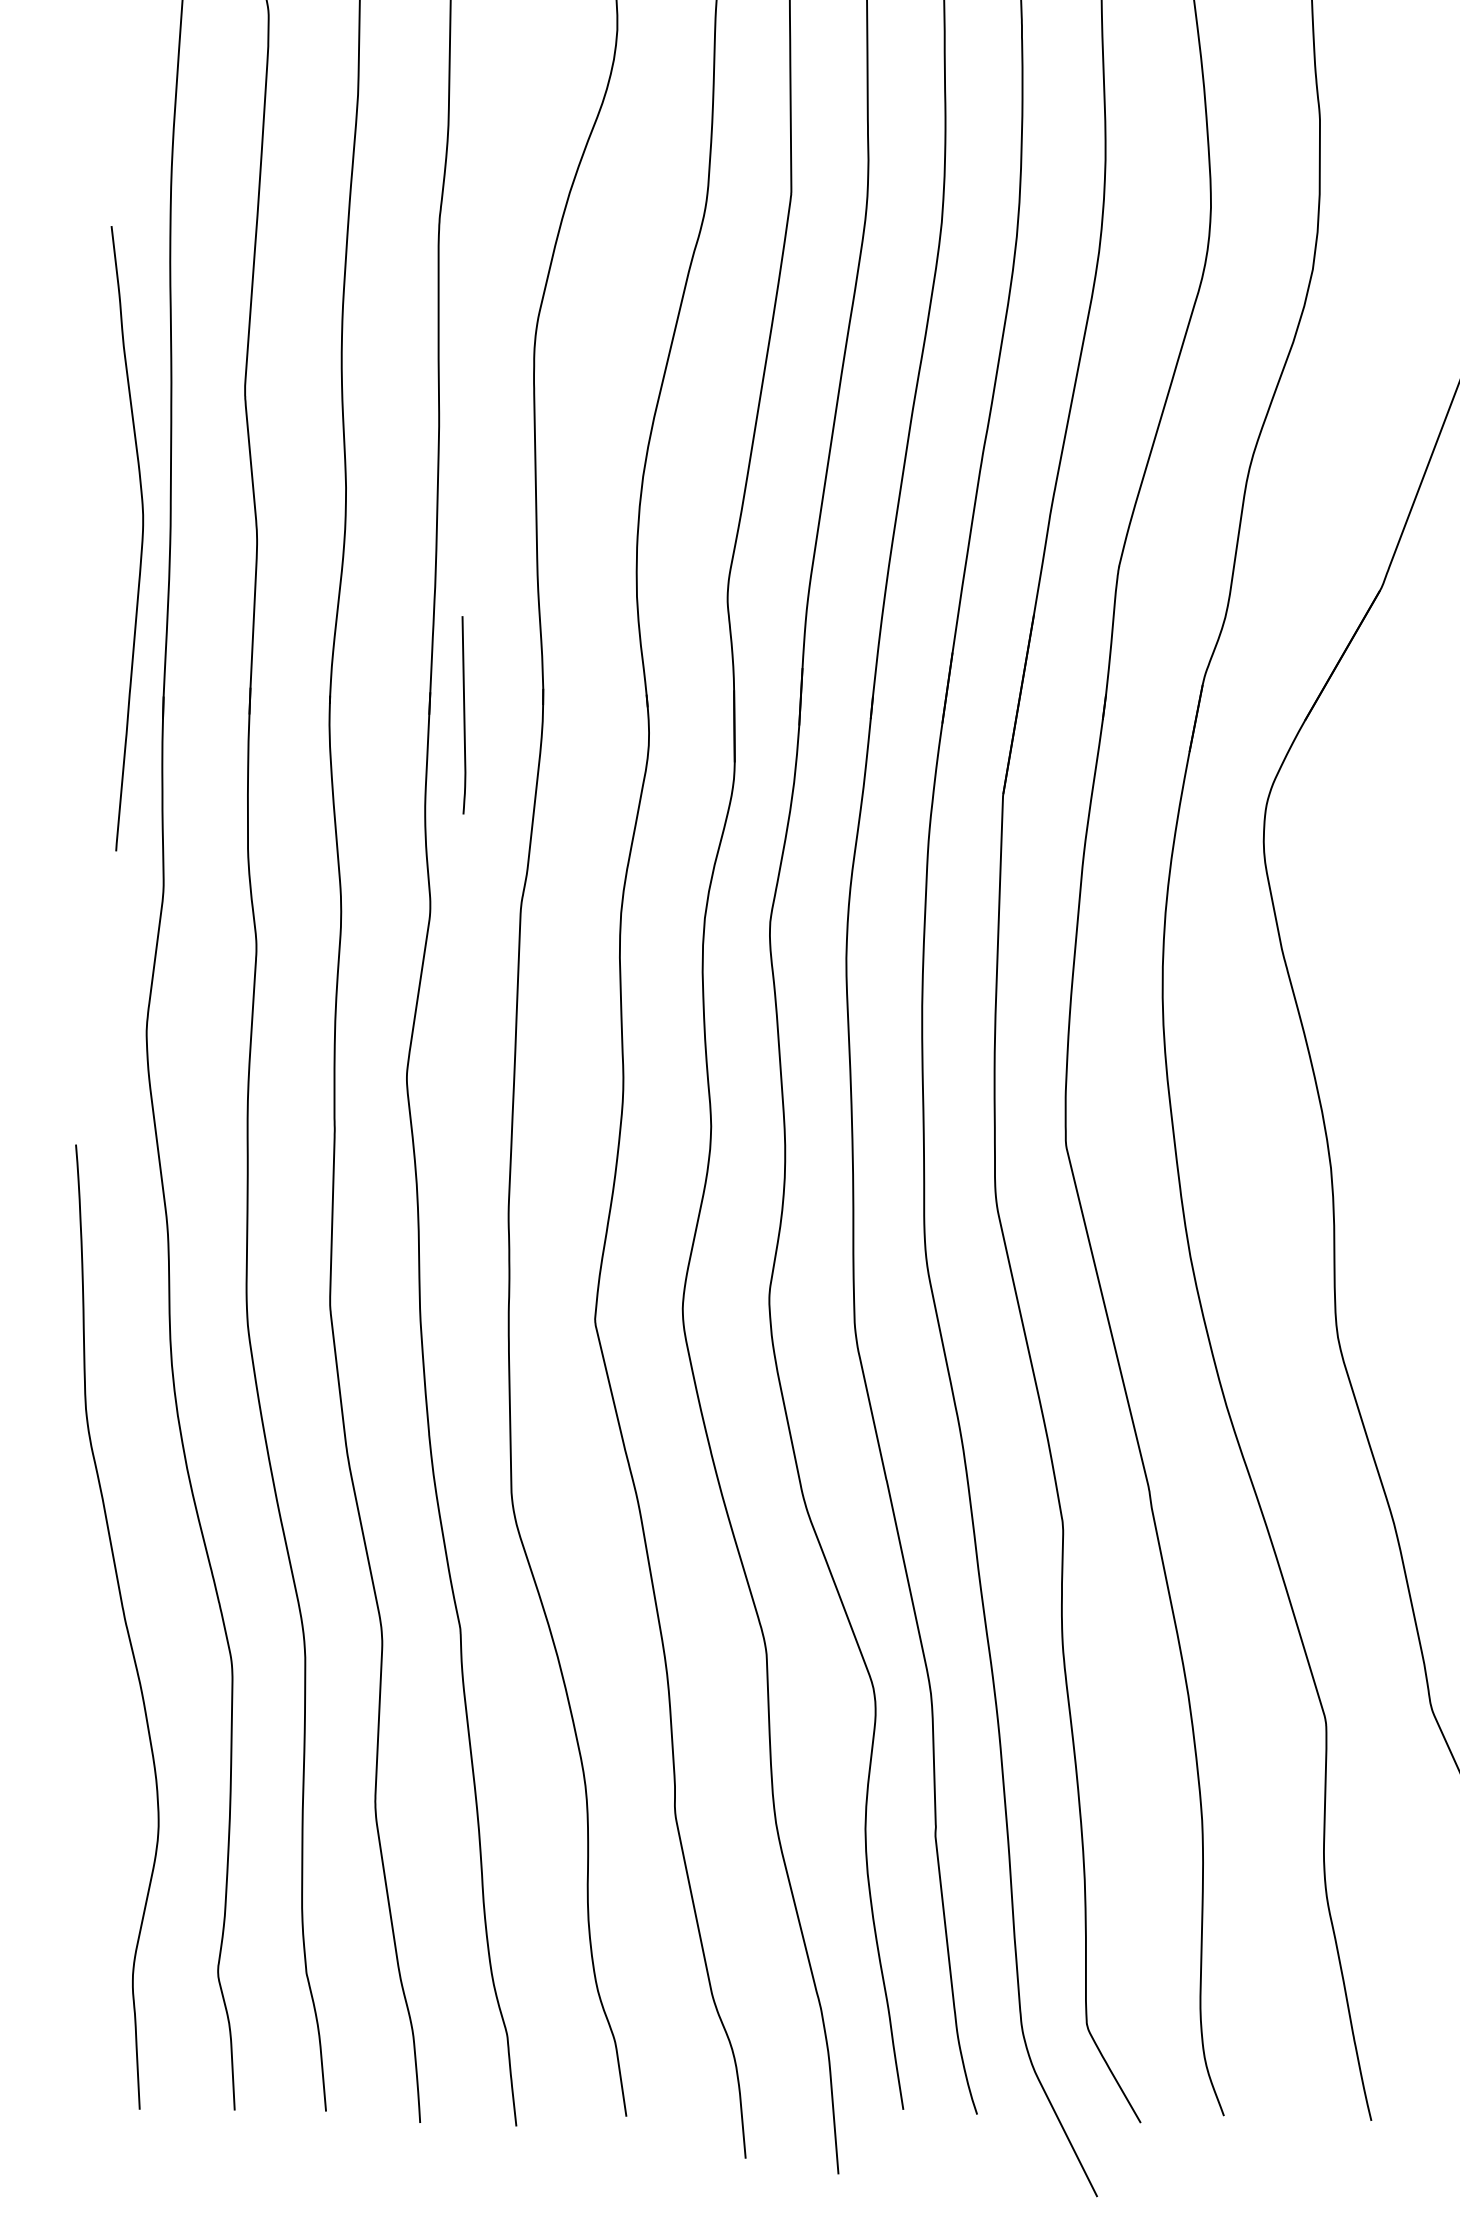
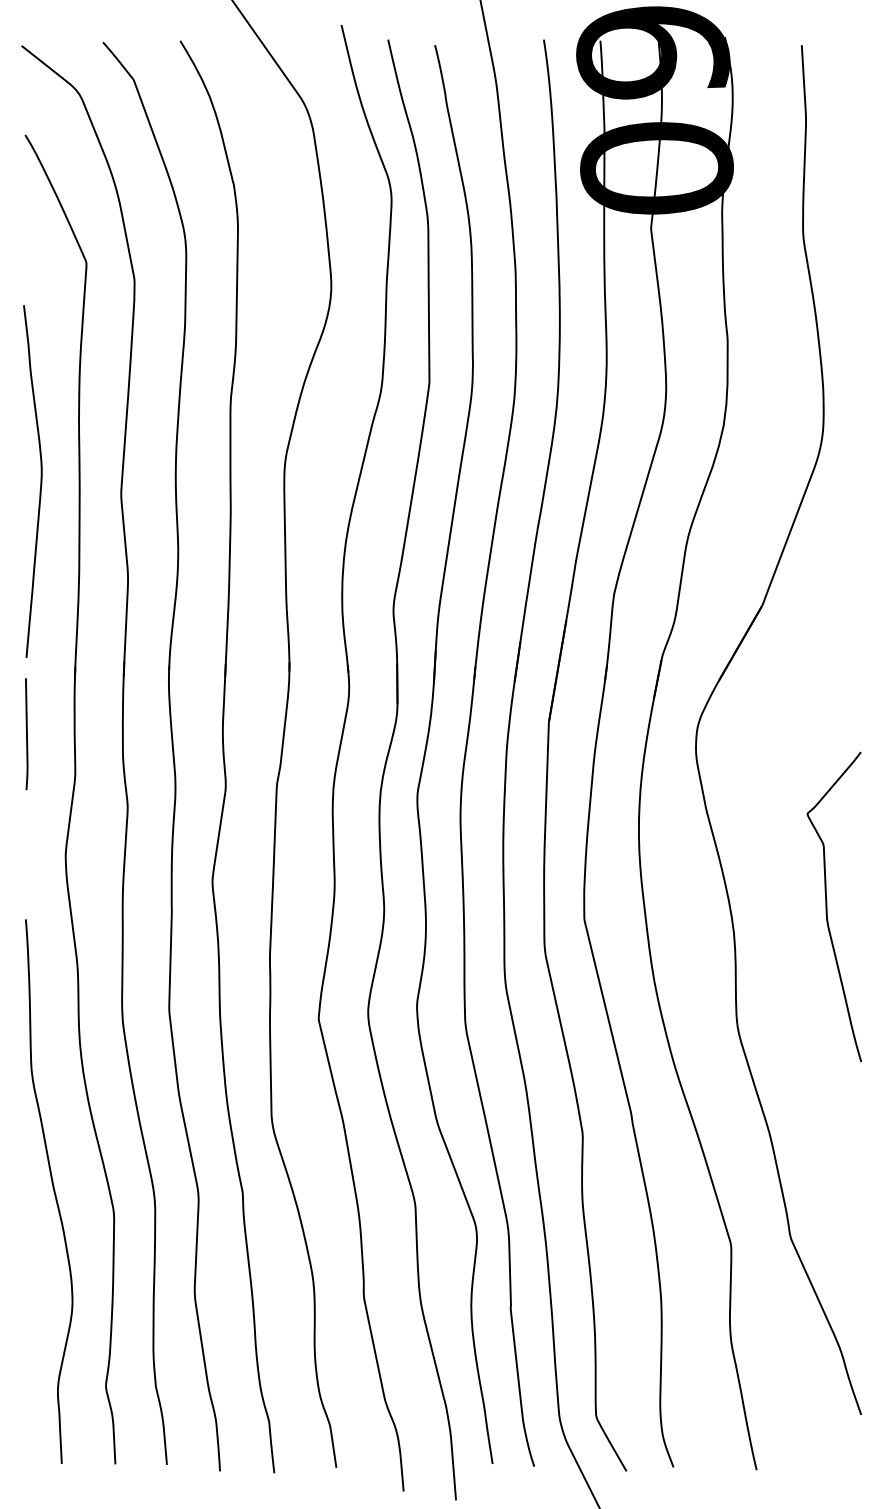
curve: (140, 538) -> (40, 481), moved
curve: (463, 715) -> (26, 734), moved

